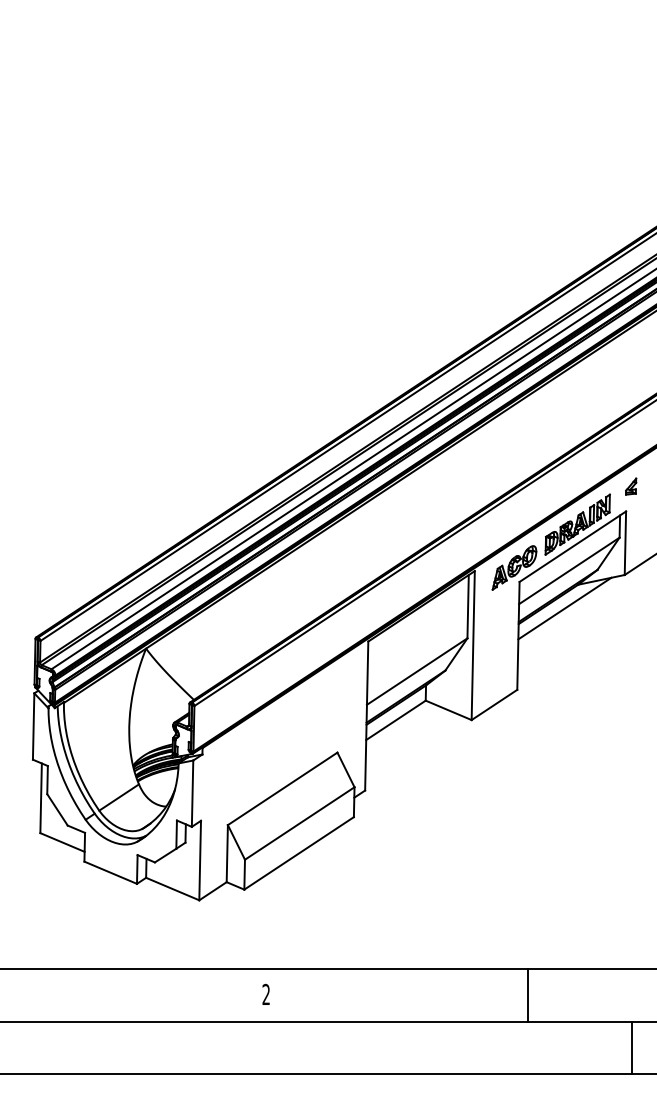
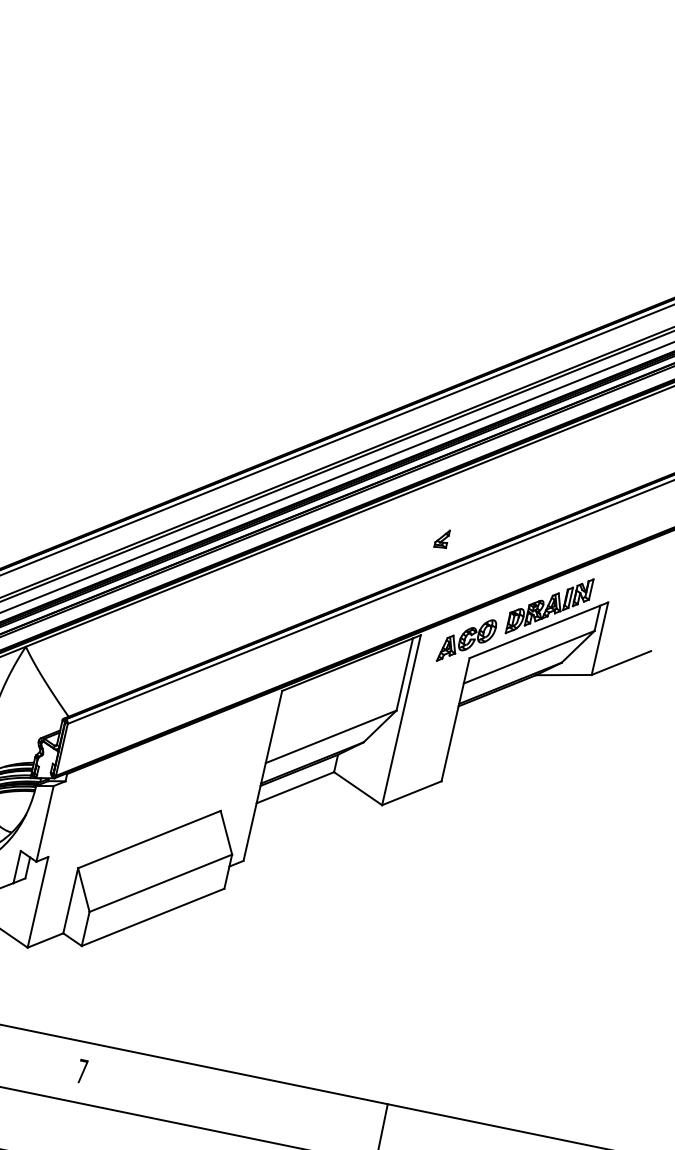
part: (631, 486) -> (442, 538), moved
line: (564, 608) -> (514, 699), removed
text: (265, 993) -> (81, 1070), 2 -> 7

